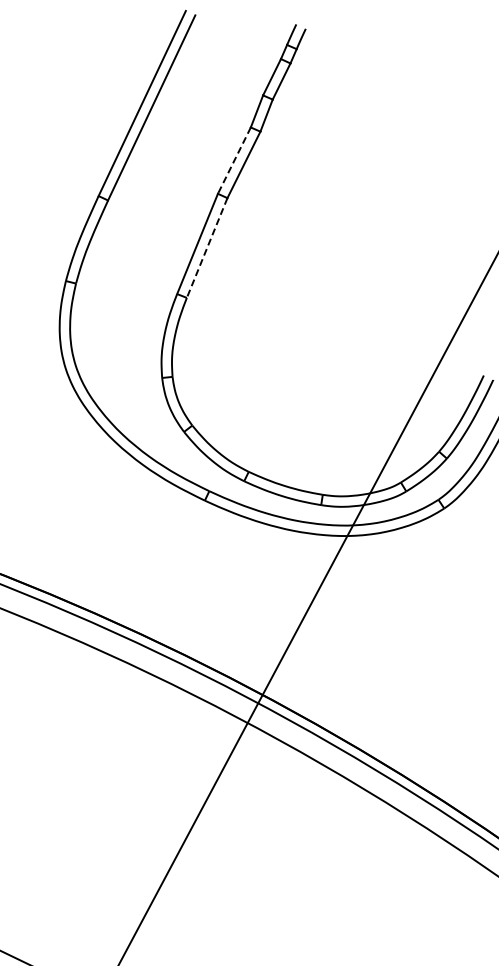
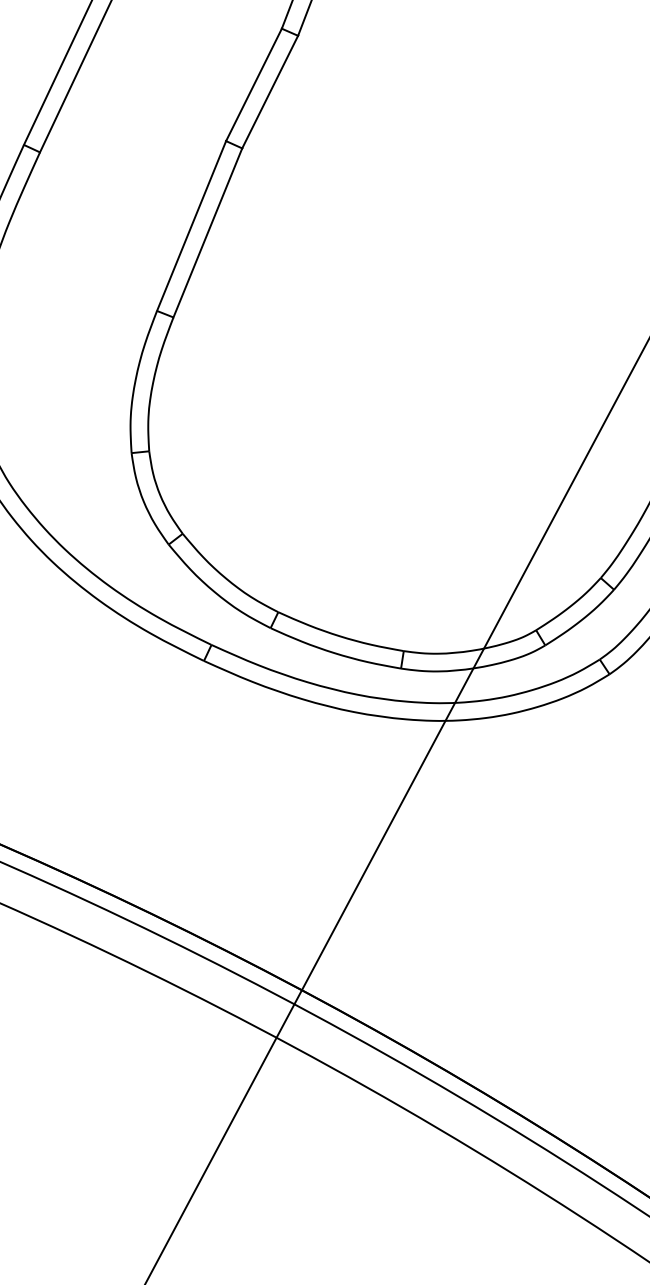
line: (234, 161) -> (254, 86), dashed -> solid
line: (207, 248) -> (208, 233), dashed -> solid

